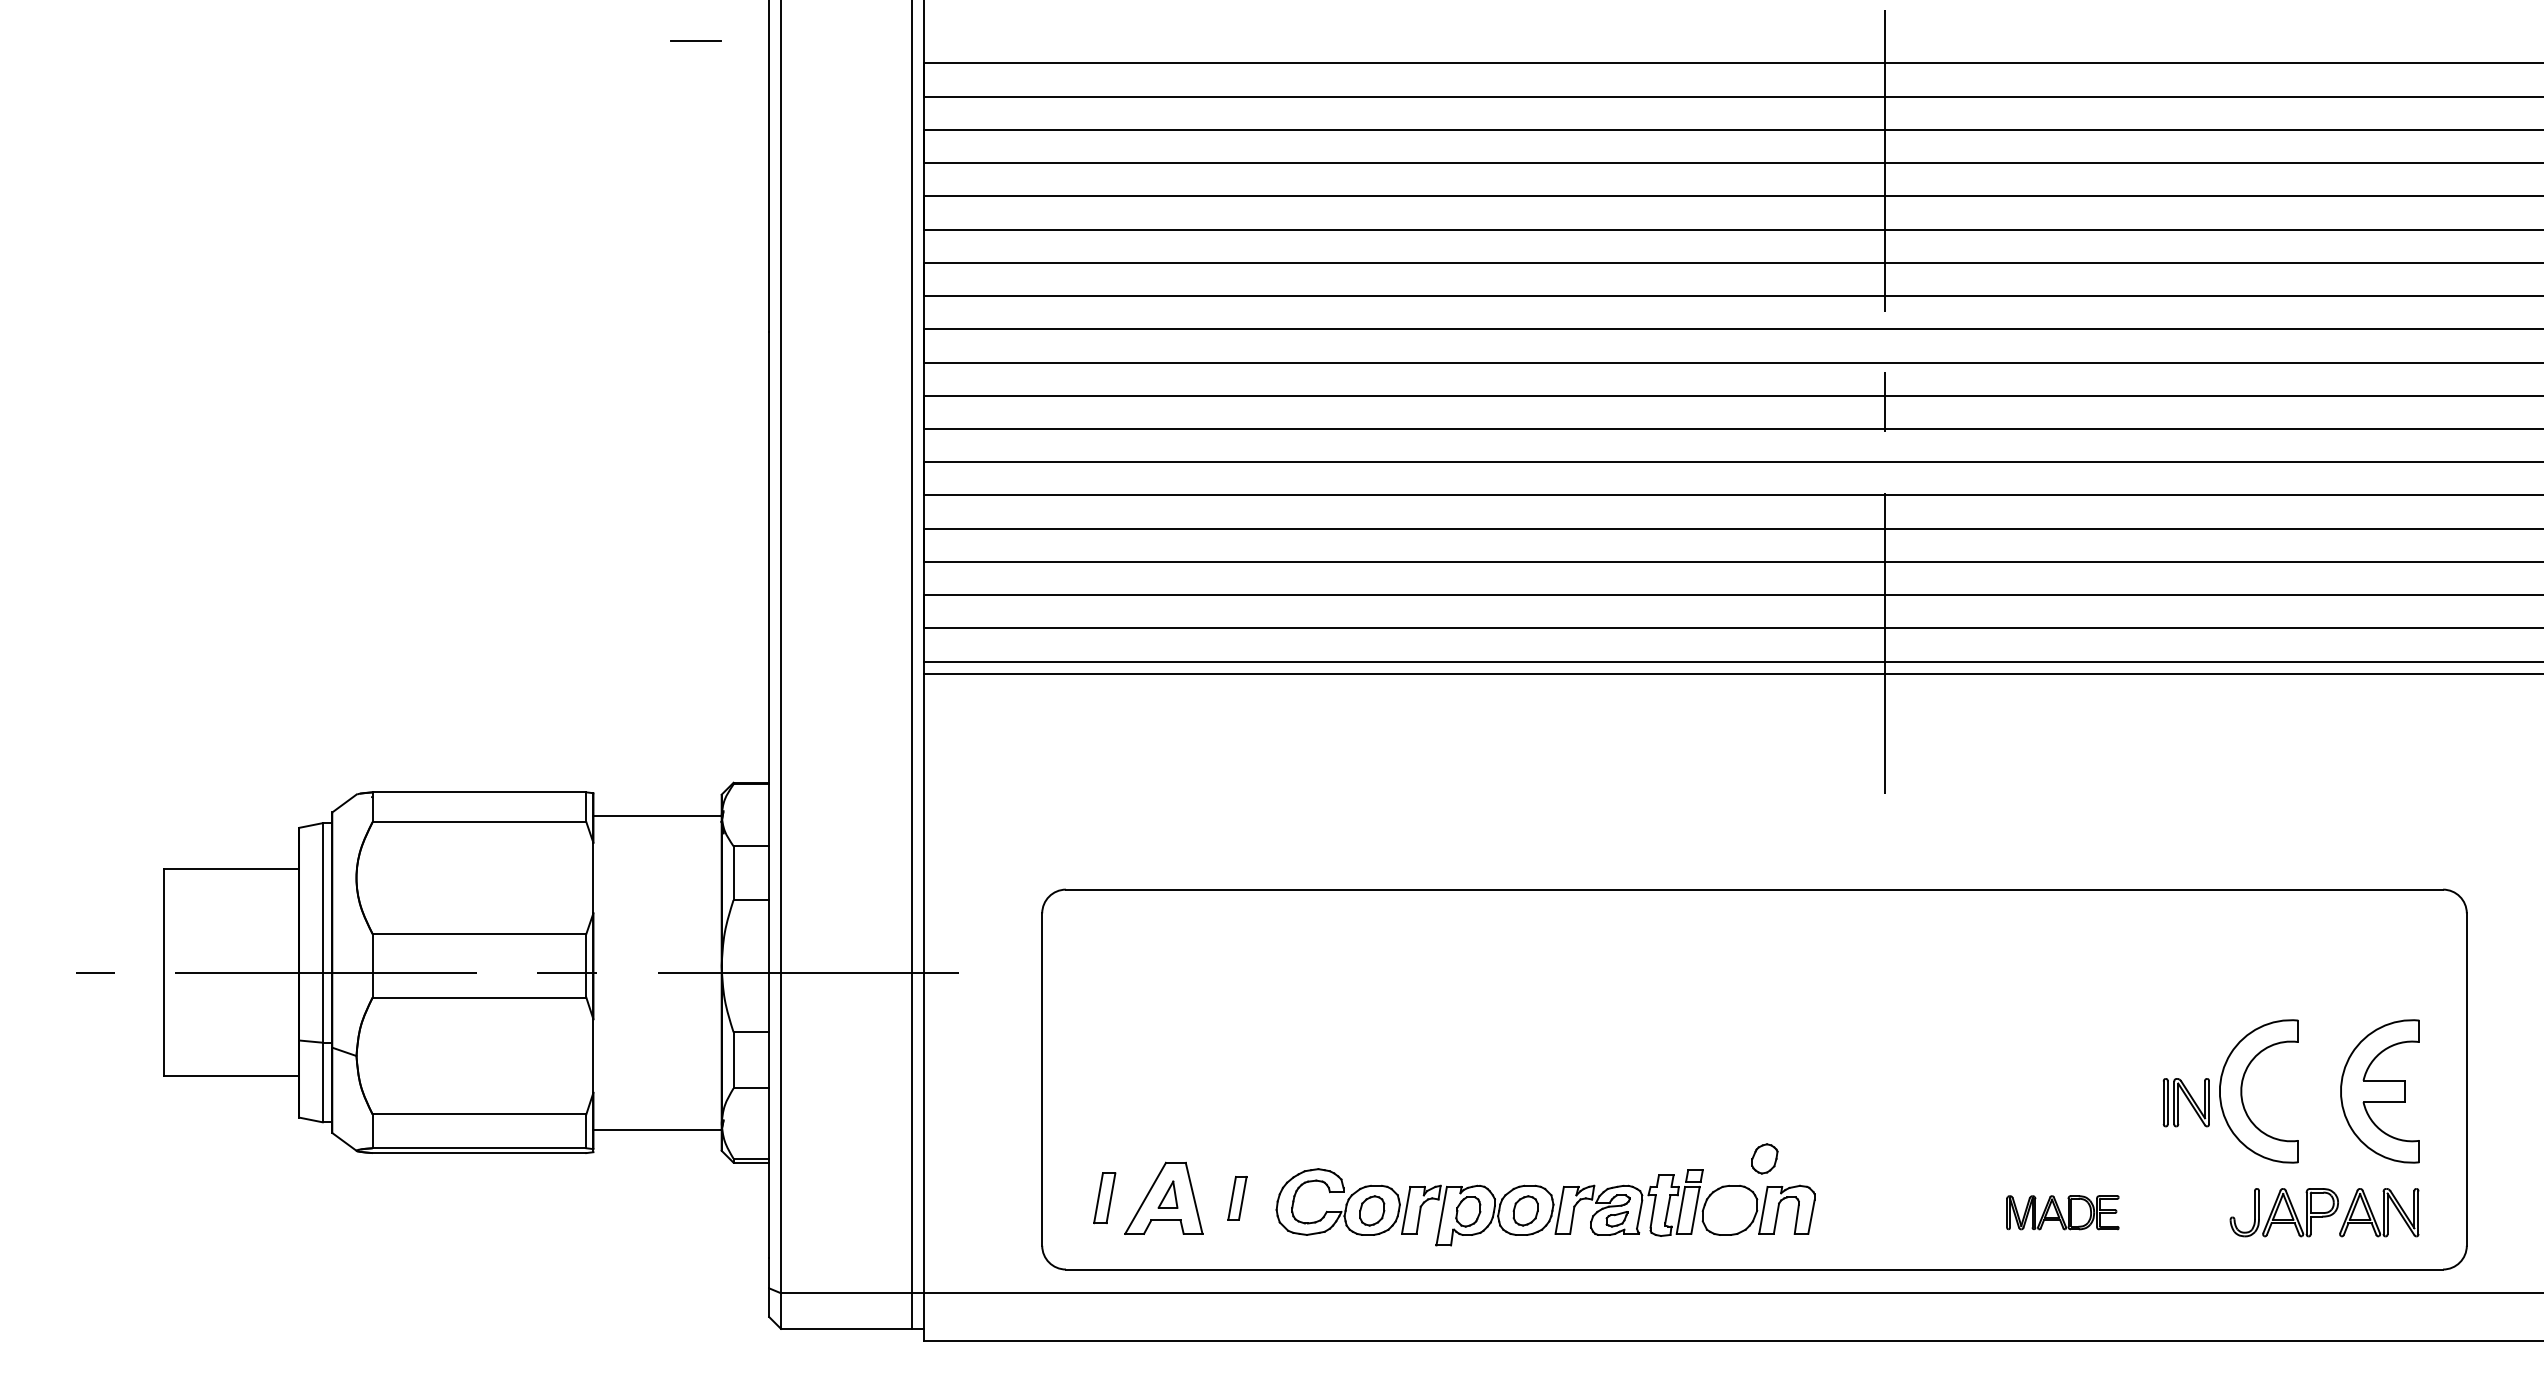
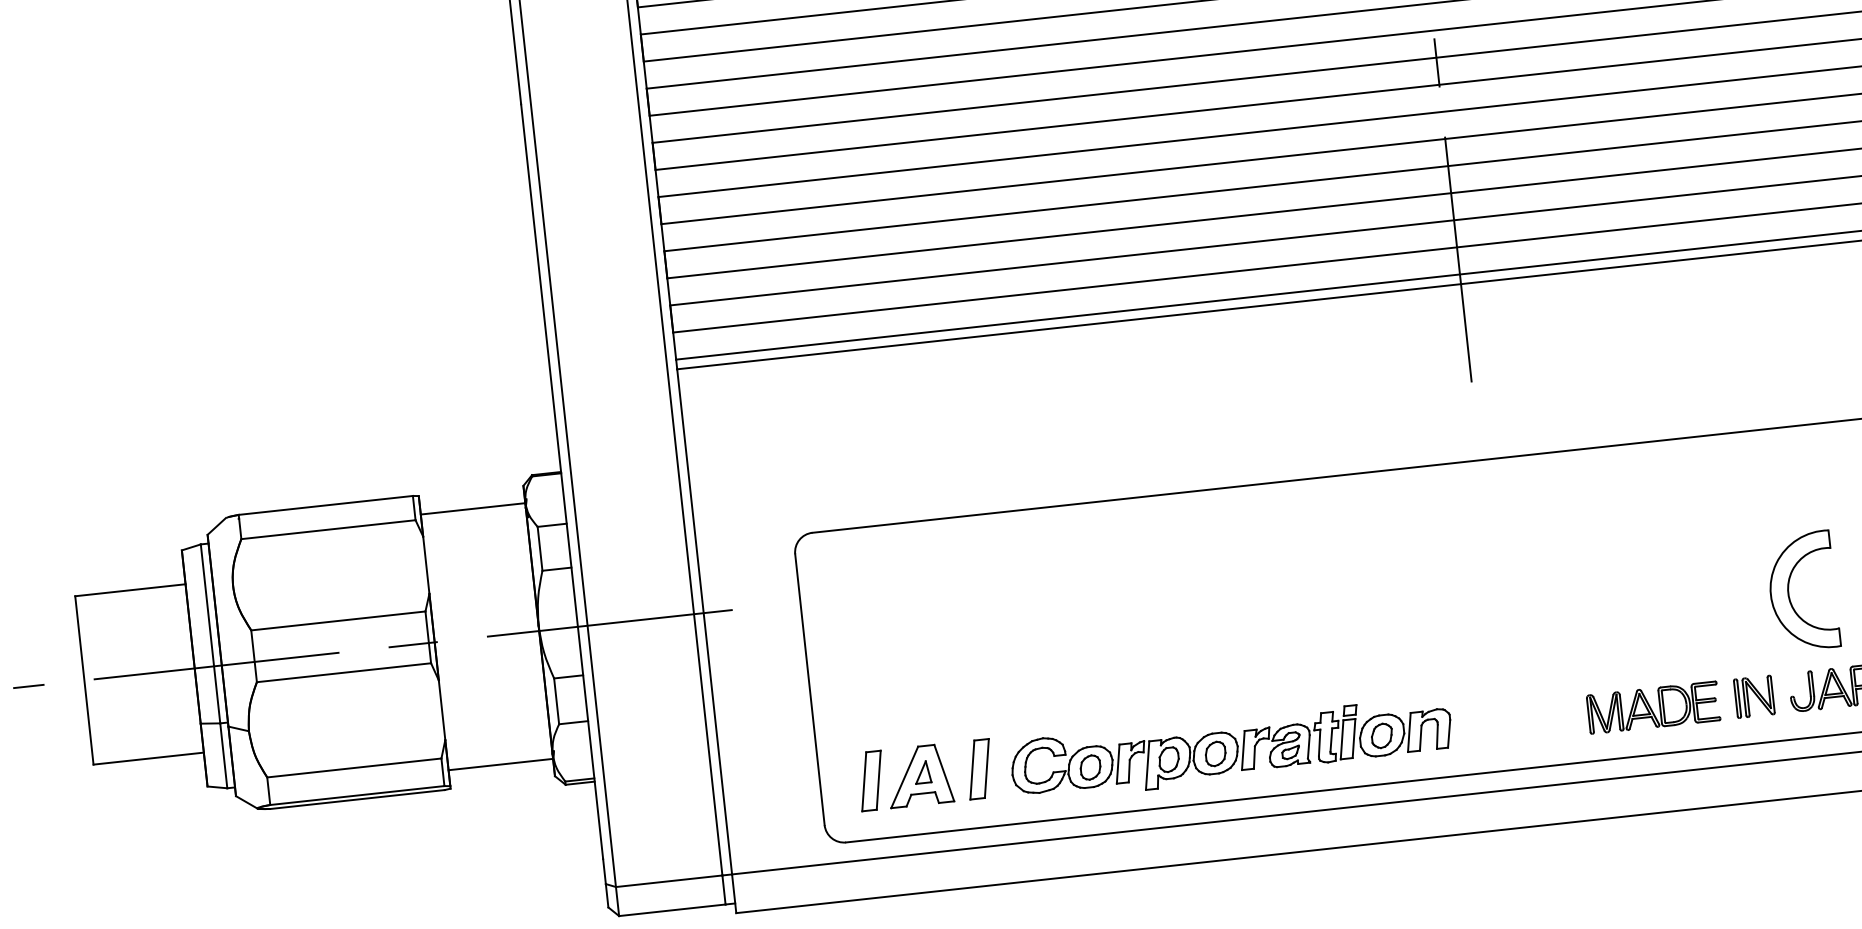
part: (2185, 1102) -> (1753, 696), moved
part: (1764, 1158) -> (1381, 735), moved
part: (1104, 1197) -> (871, 780), size x1.43
part: (1237, 1197) -> (979, 768), size x1.67
part: (2062, 1212) -> (1653, 707), size x1.43

